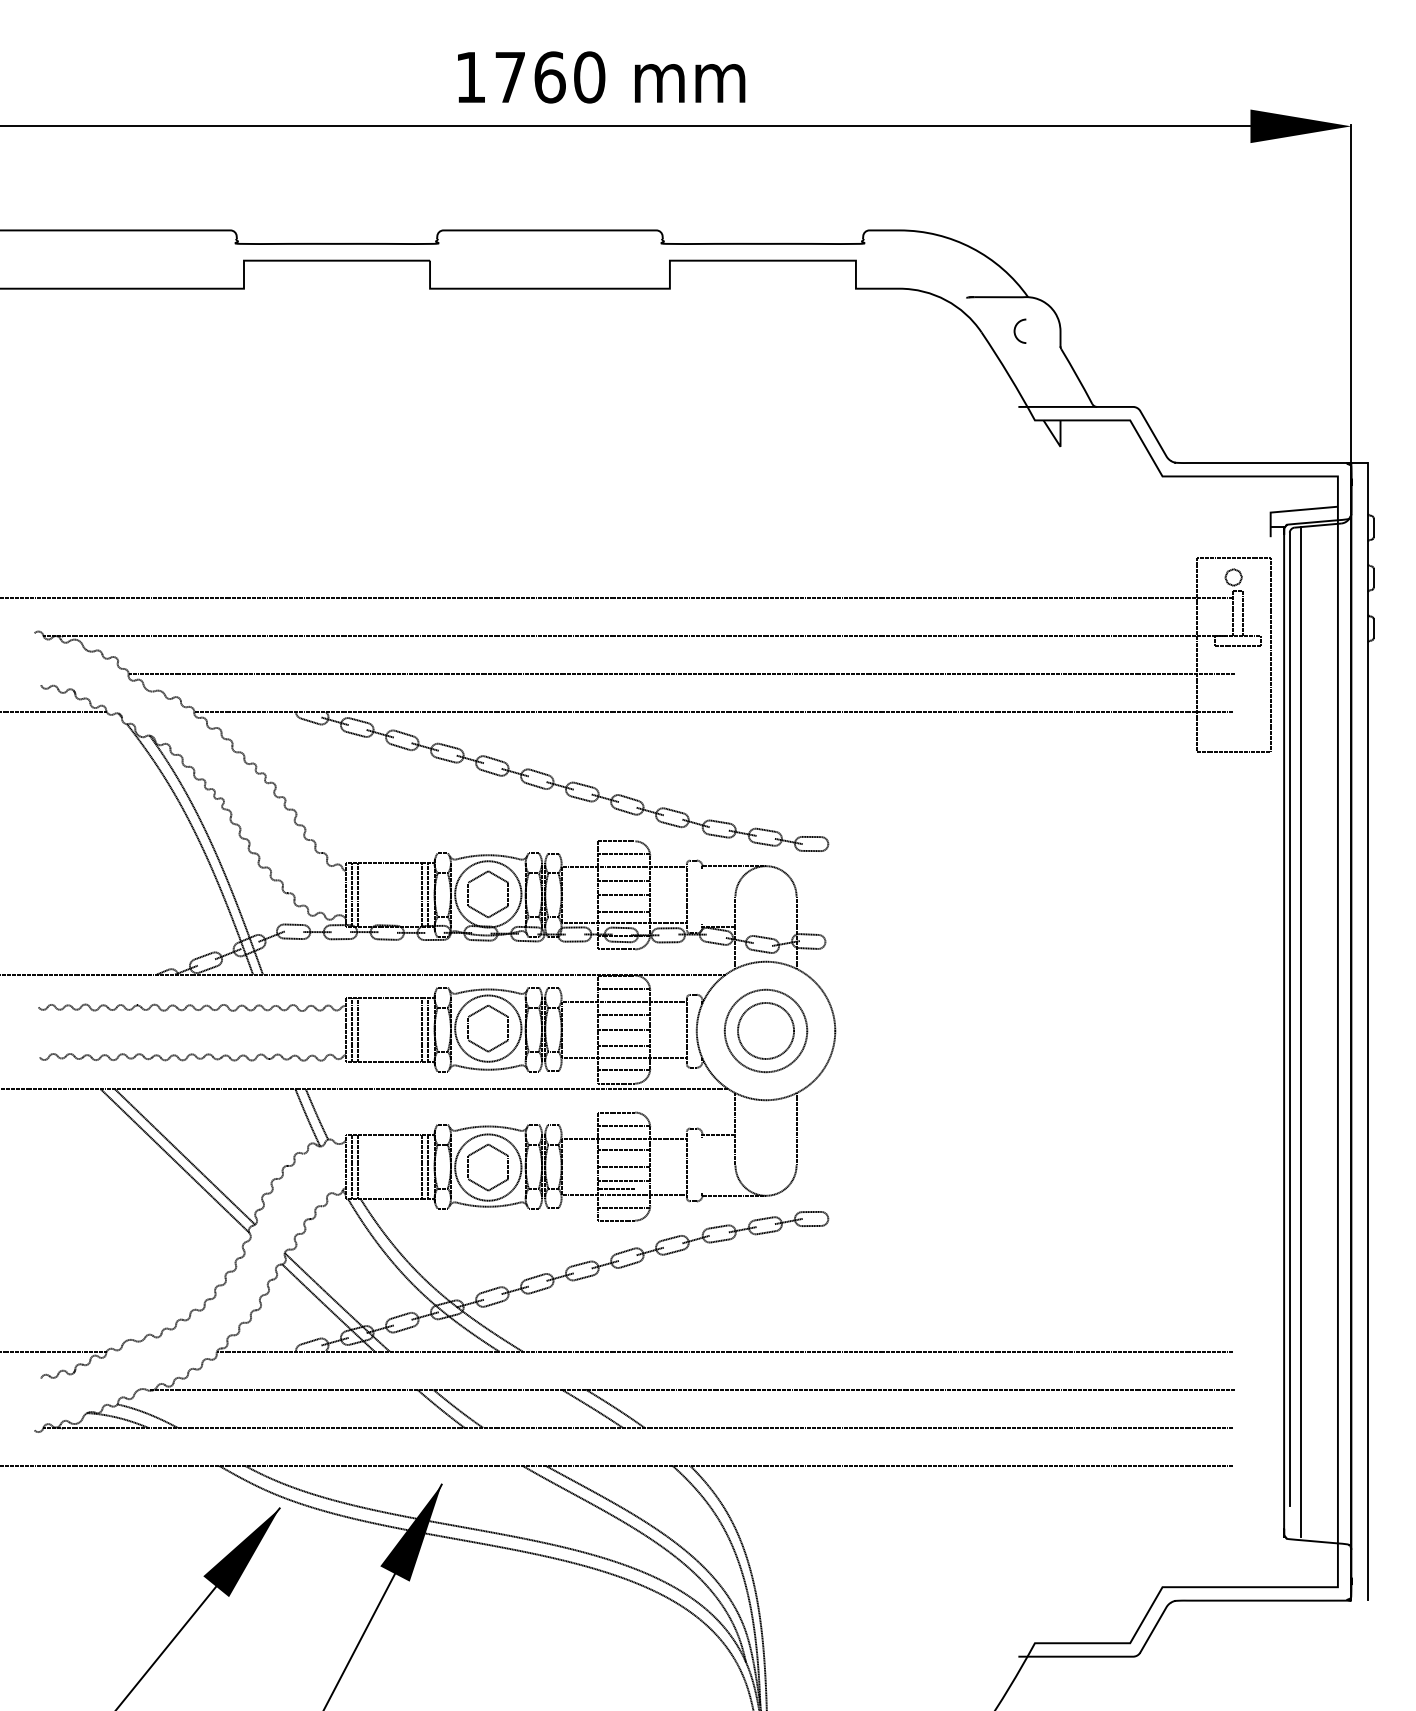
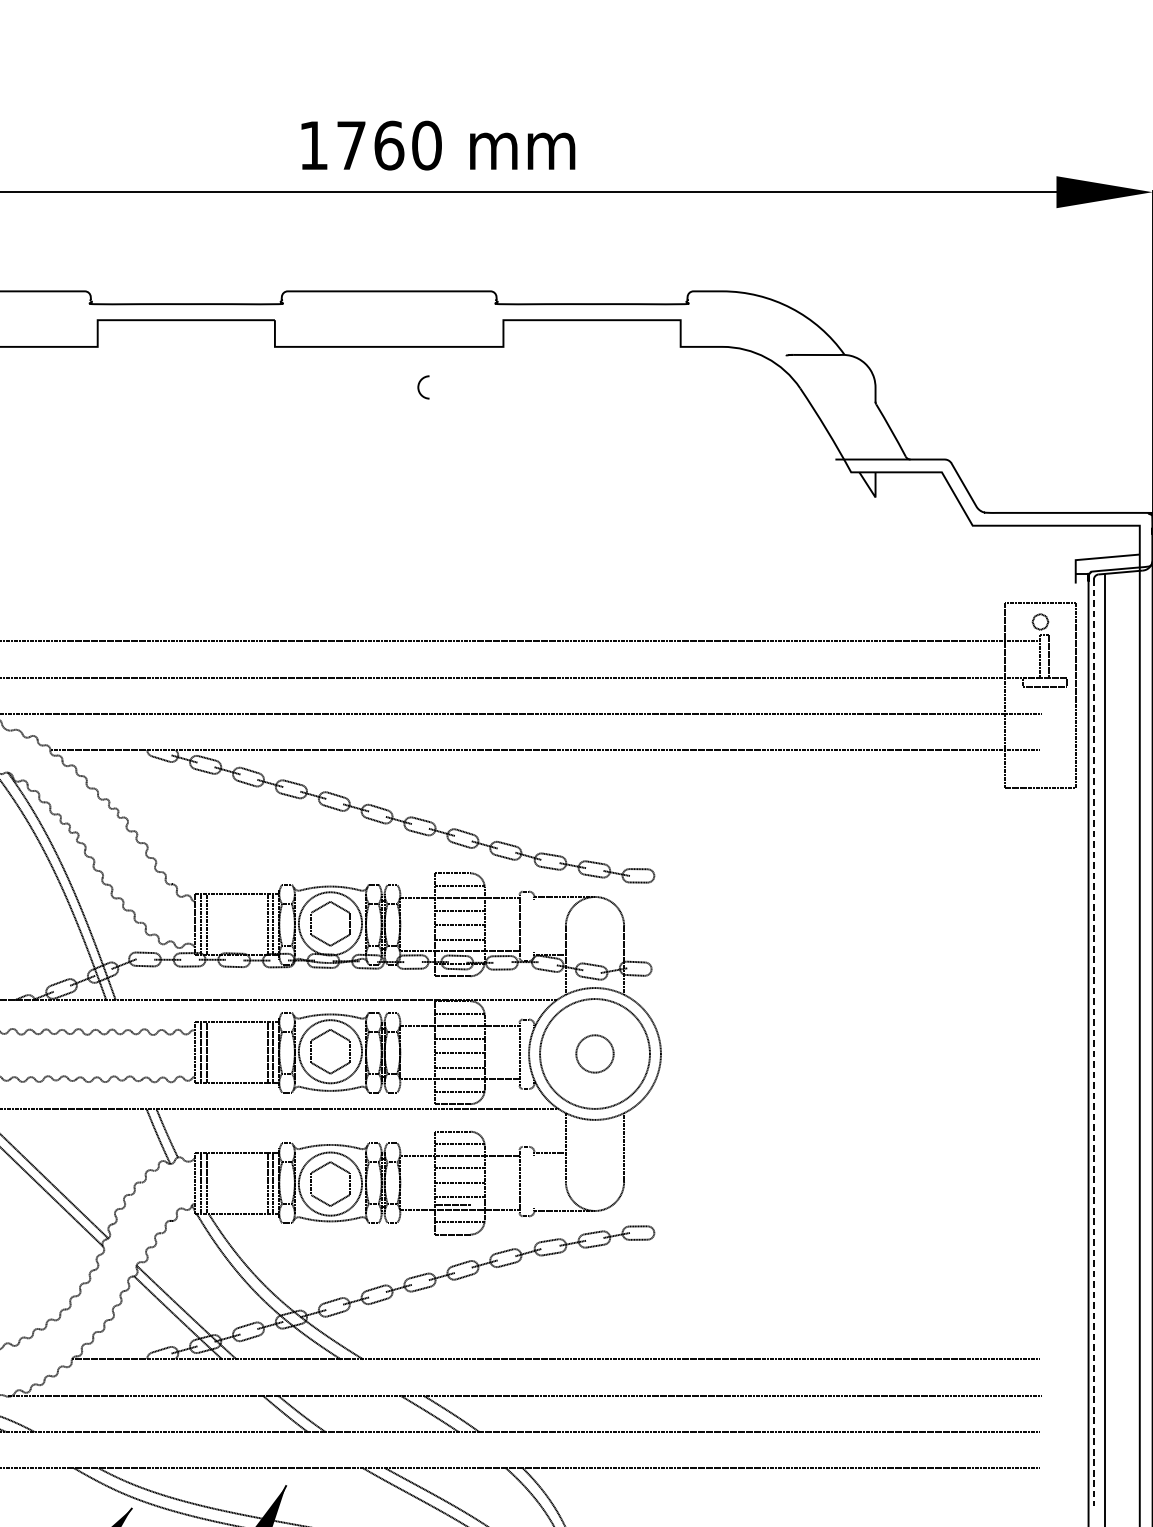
curve: (1015, 330) -> (419, 386), moved
line: (1289, 1019) -> (1093, 1043), solid -> dashed
circle: (765, 1030) -> (594, 1053), size x1.4
circle: (766, 1030) -> (595, 1053), size x0.7

